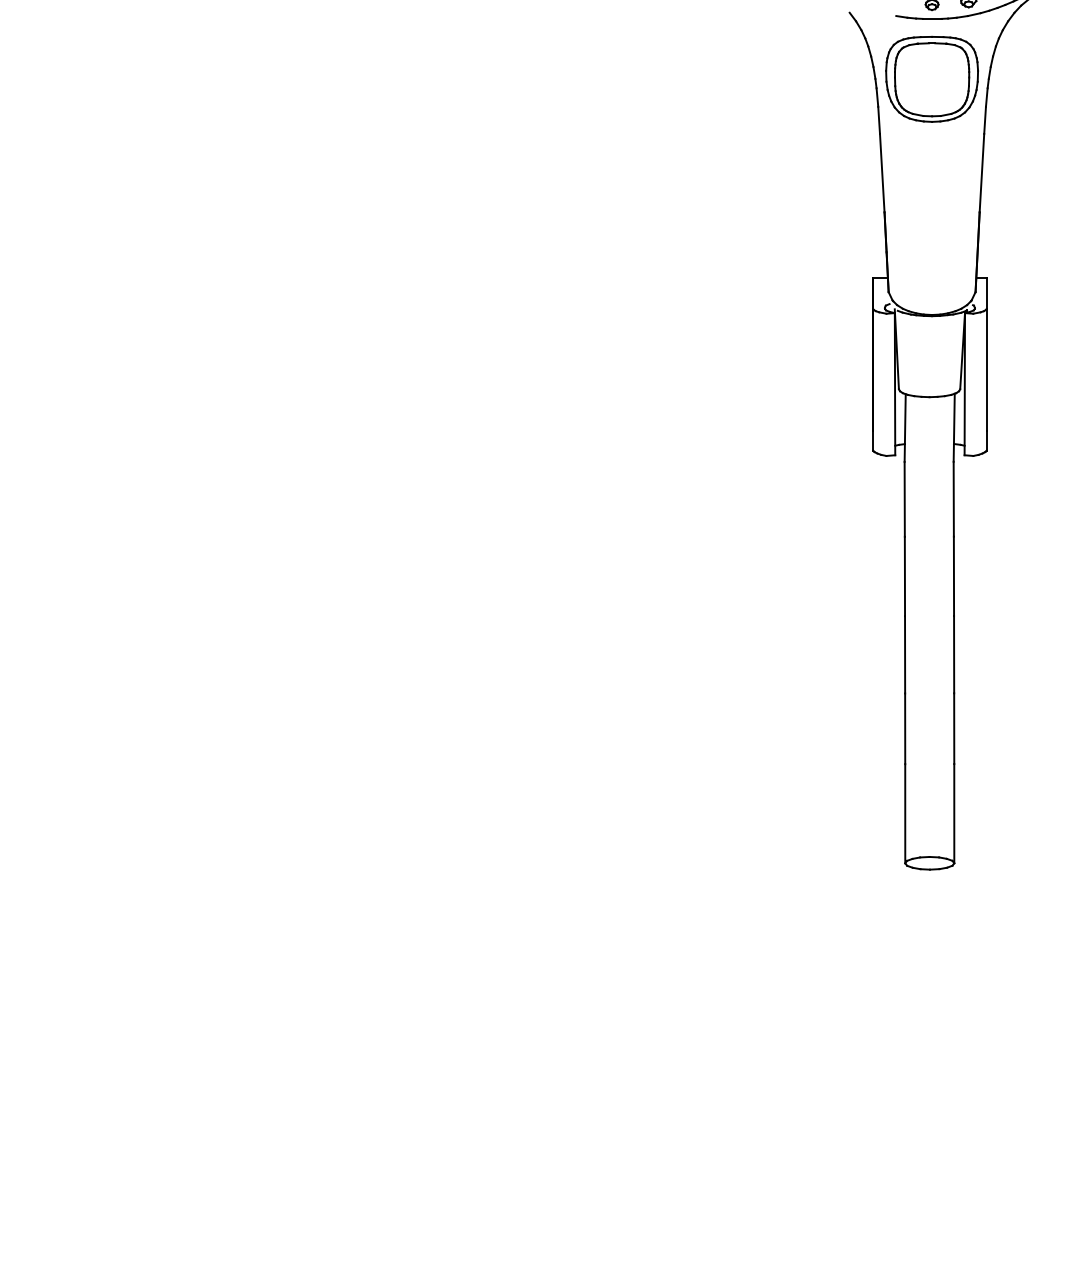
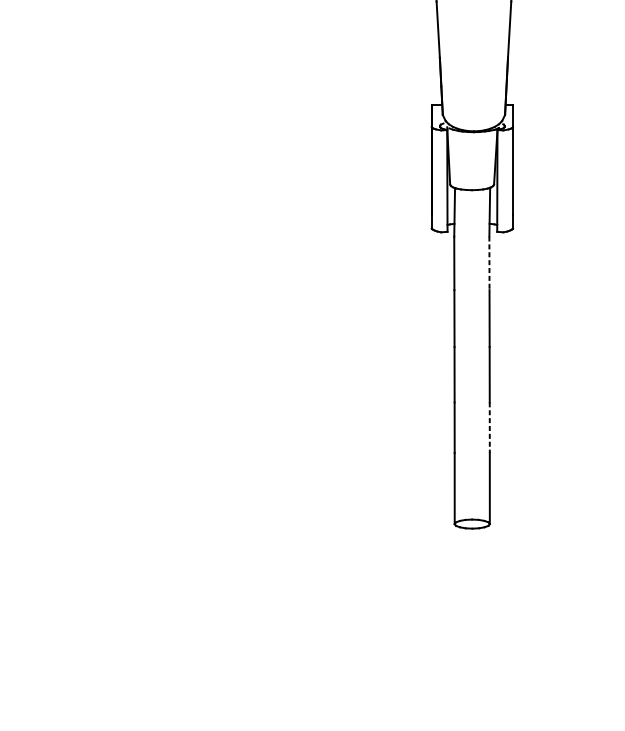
line: (953, 499) -> (489, 263), solid -> dashed
line: (954, 729) -> (489, 428), solid -> dashed

